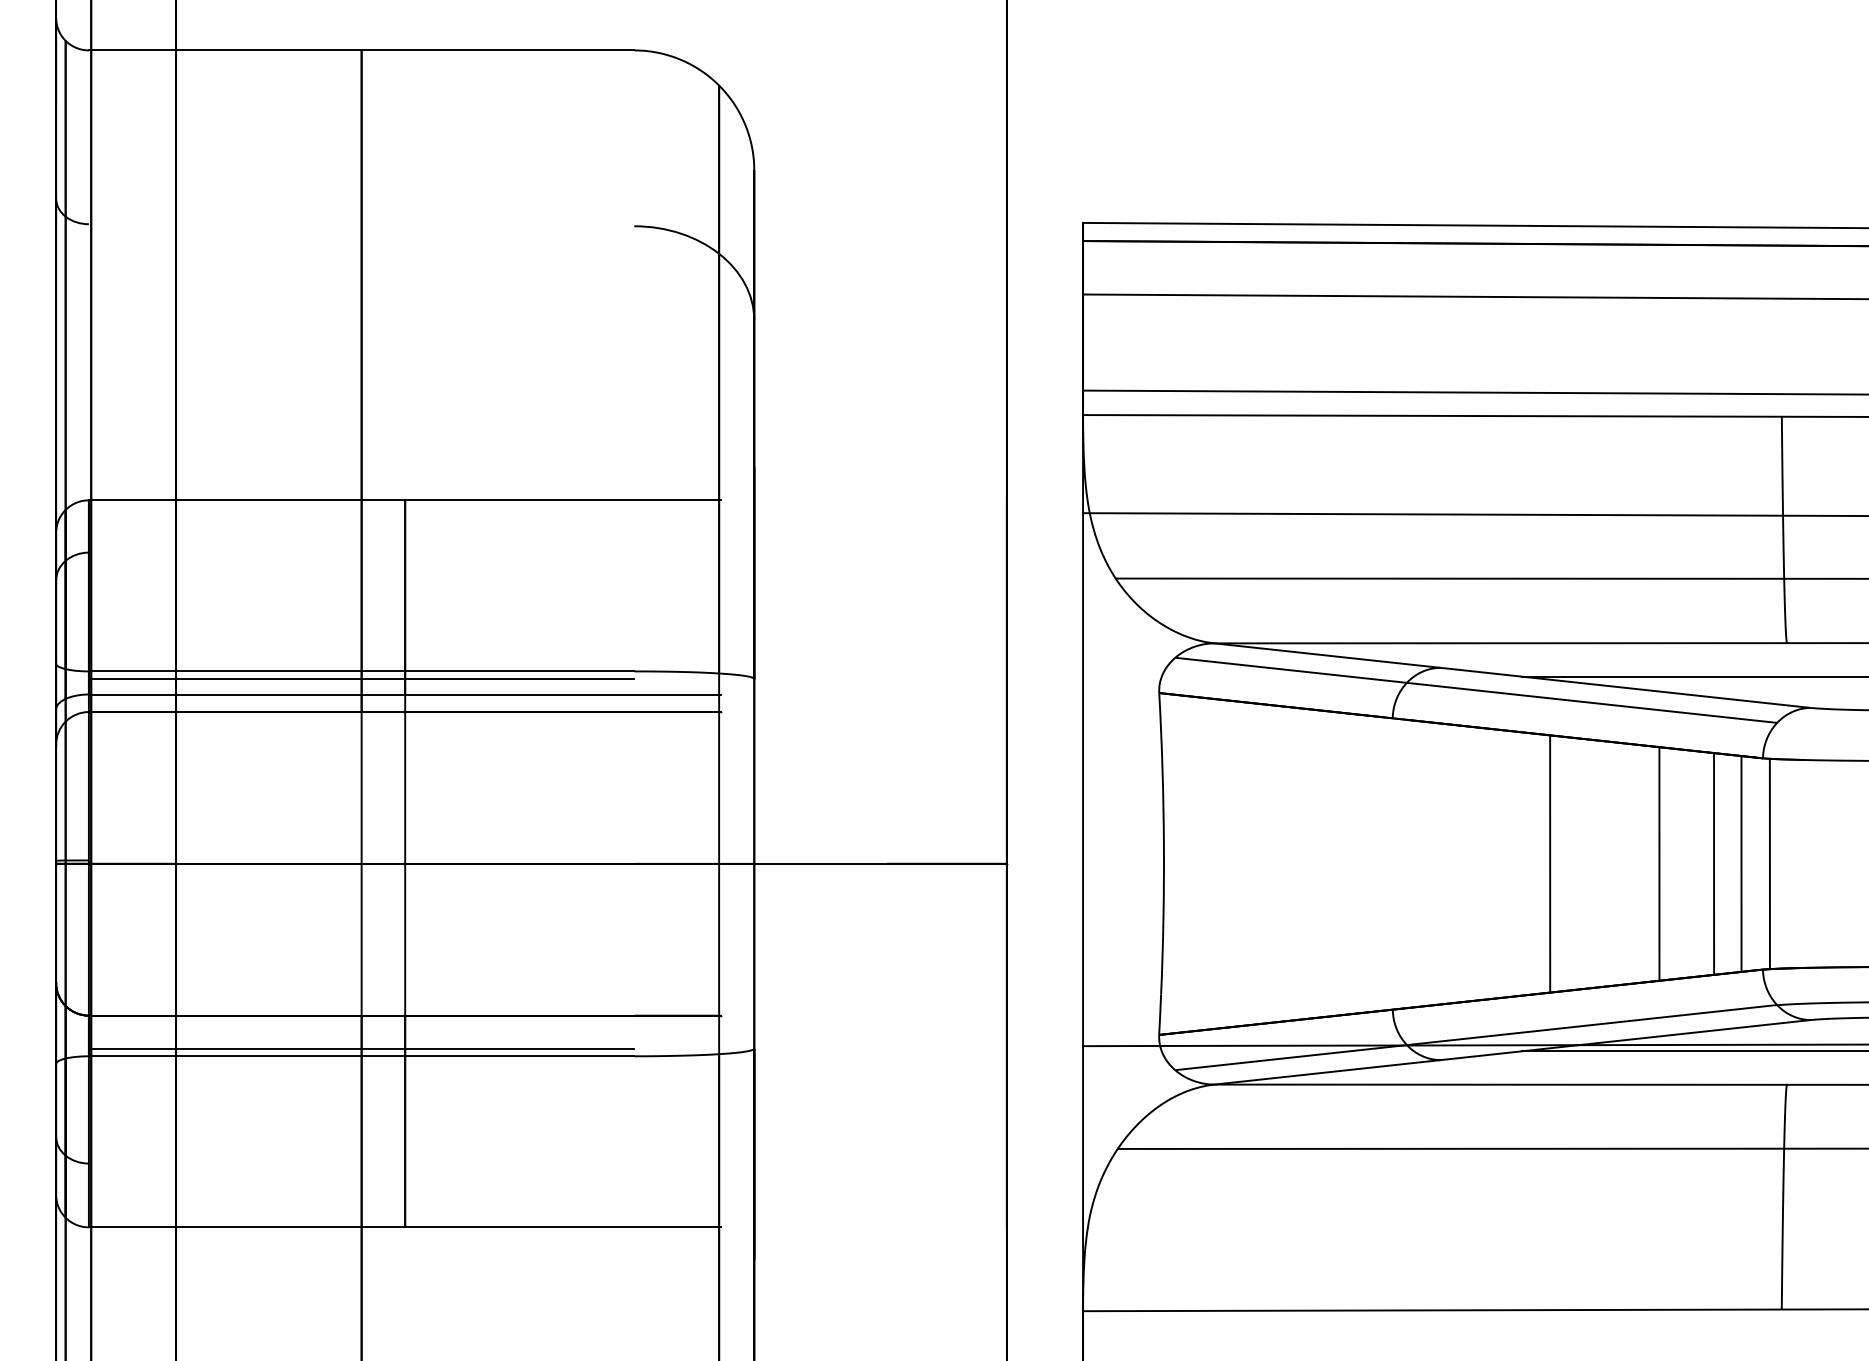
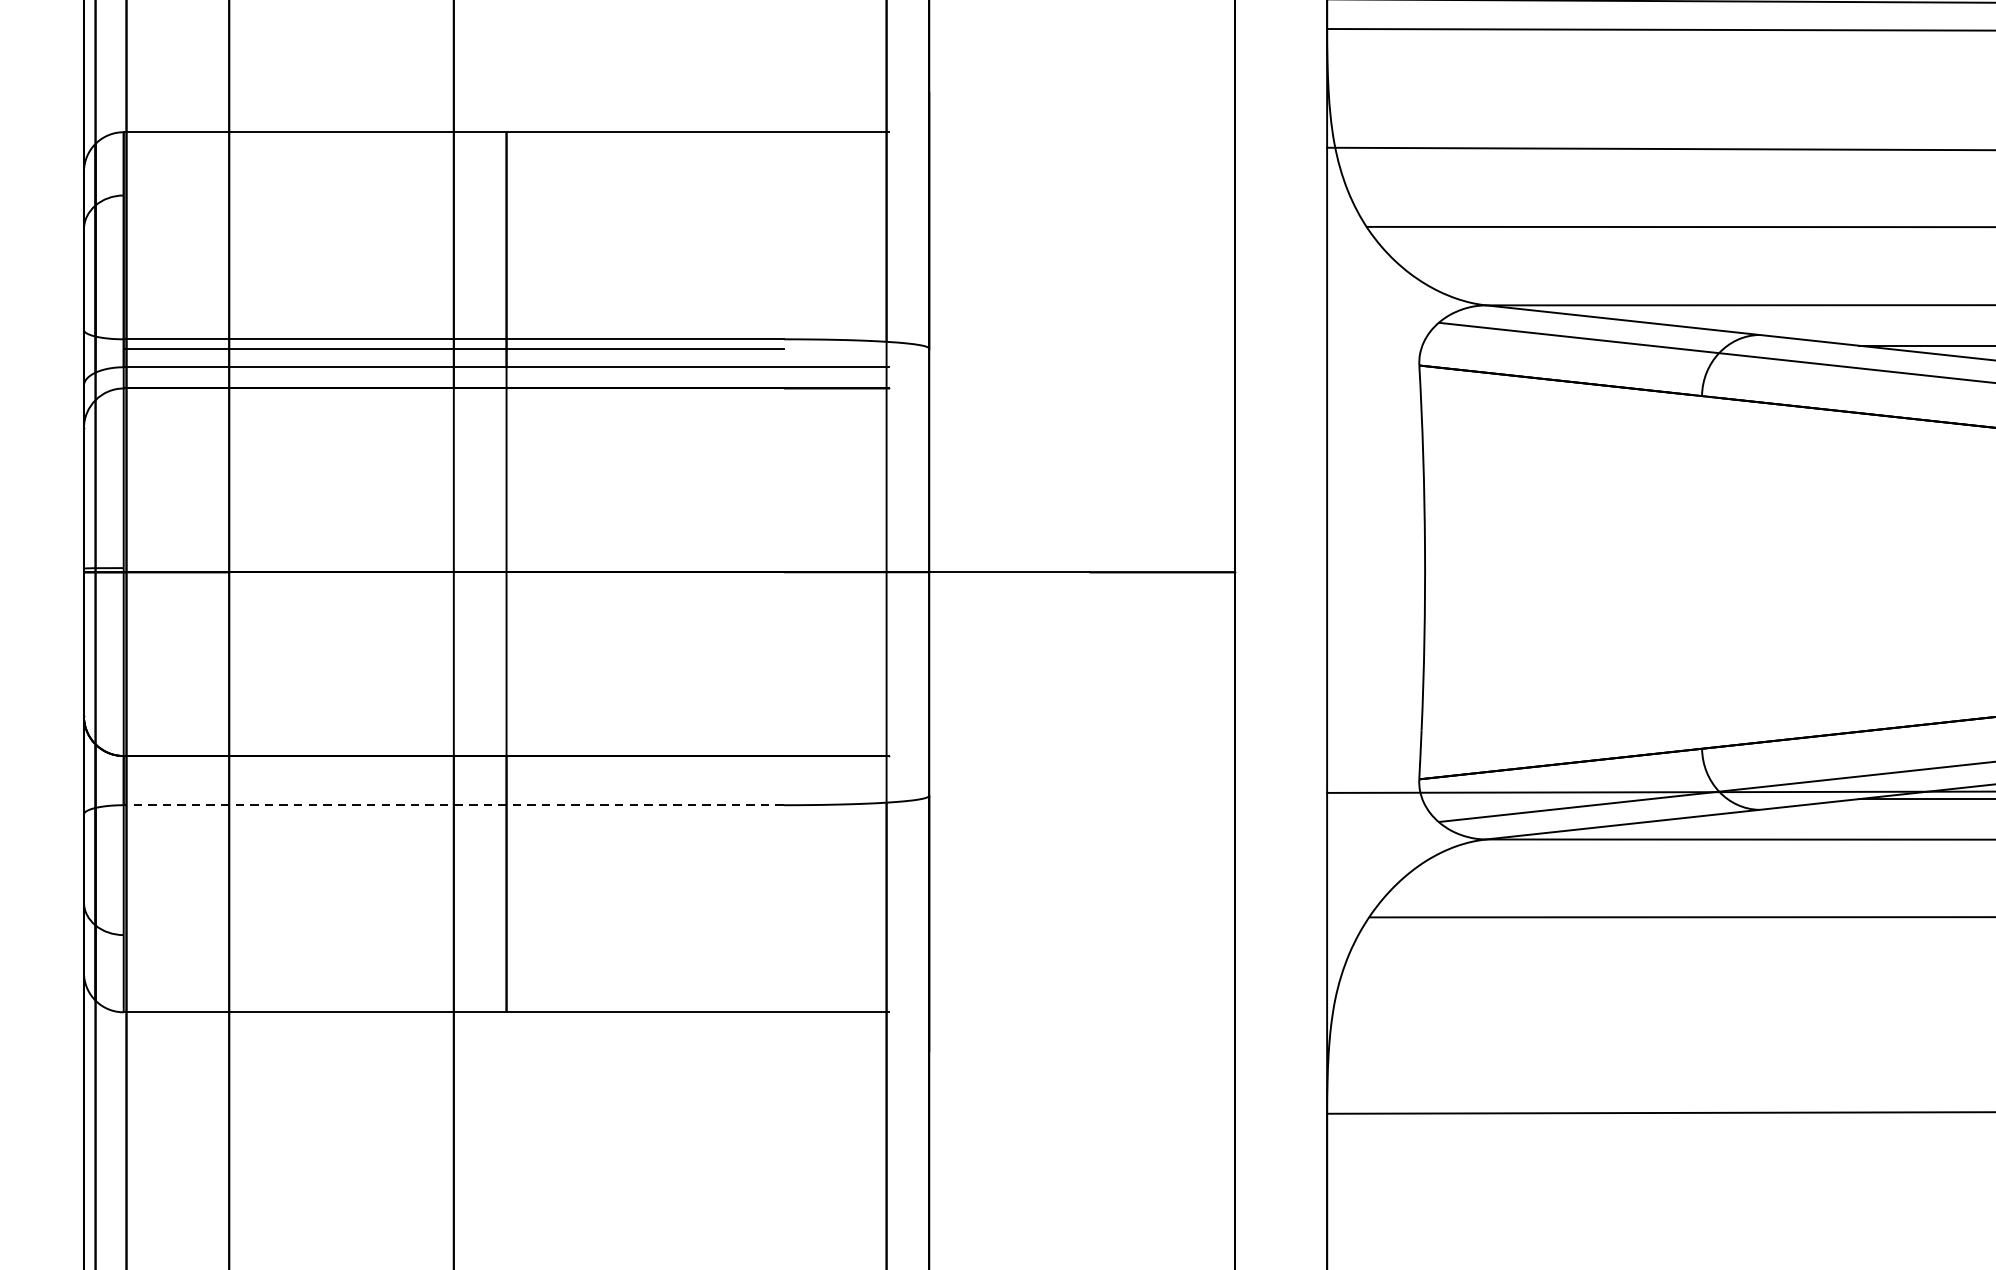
line: (1550, 863) -> (1892, 571), removed
line: (361, 1048) -> (453, 795), removed
line: (361, 1056) -> (453, 805), solid -> dashed

